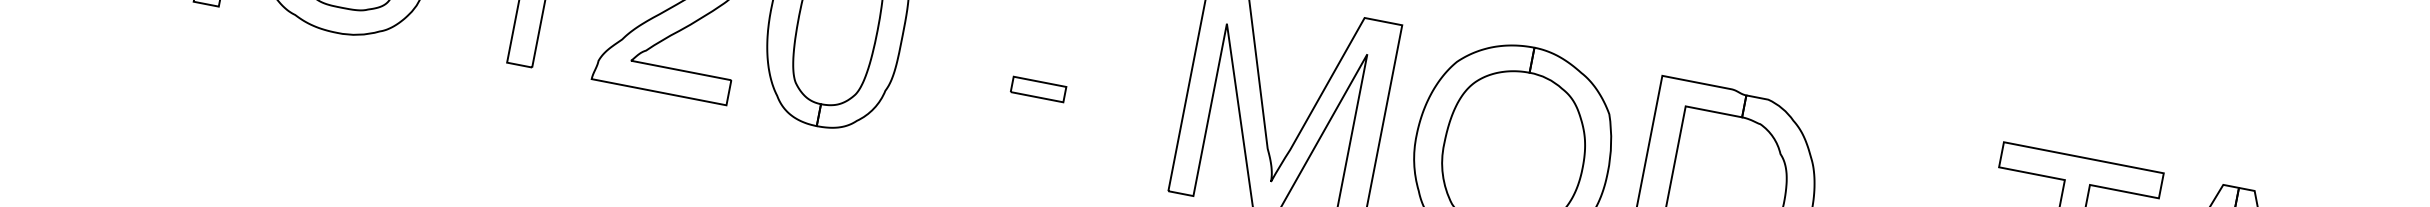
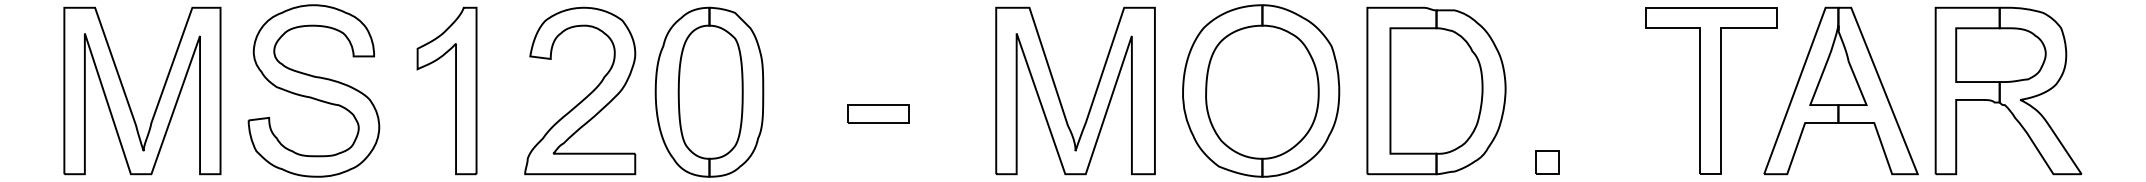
part: (1038, 88) -> (878, 113), size x1.43

